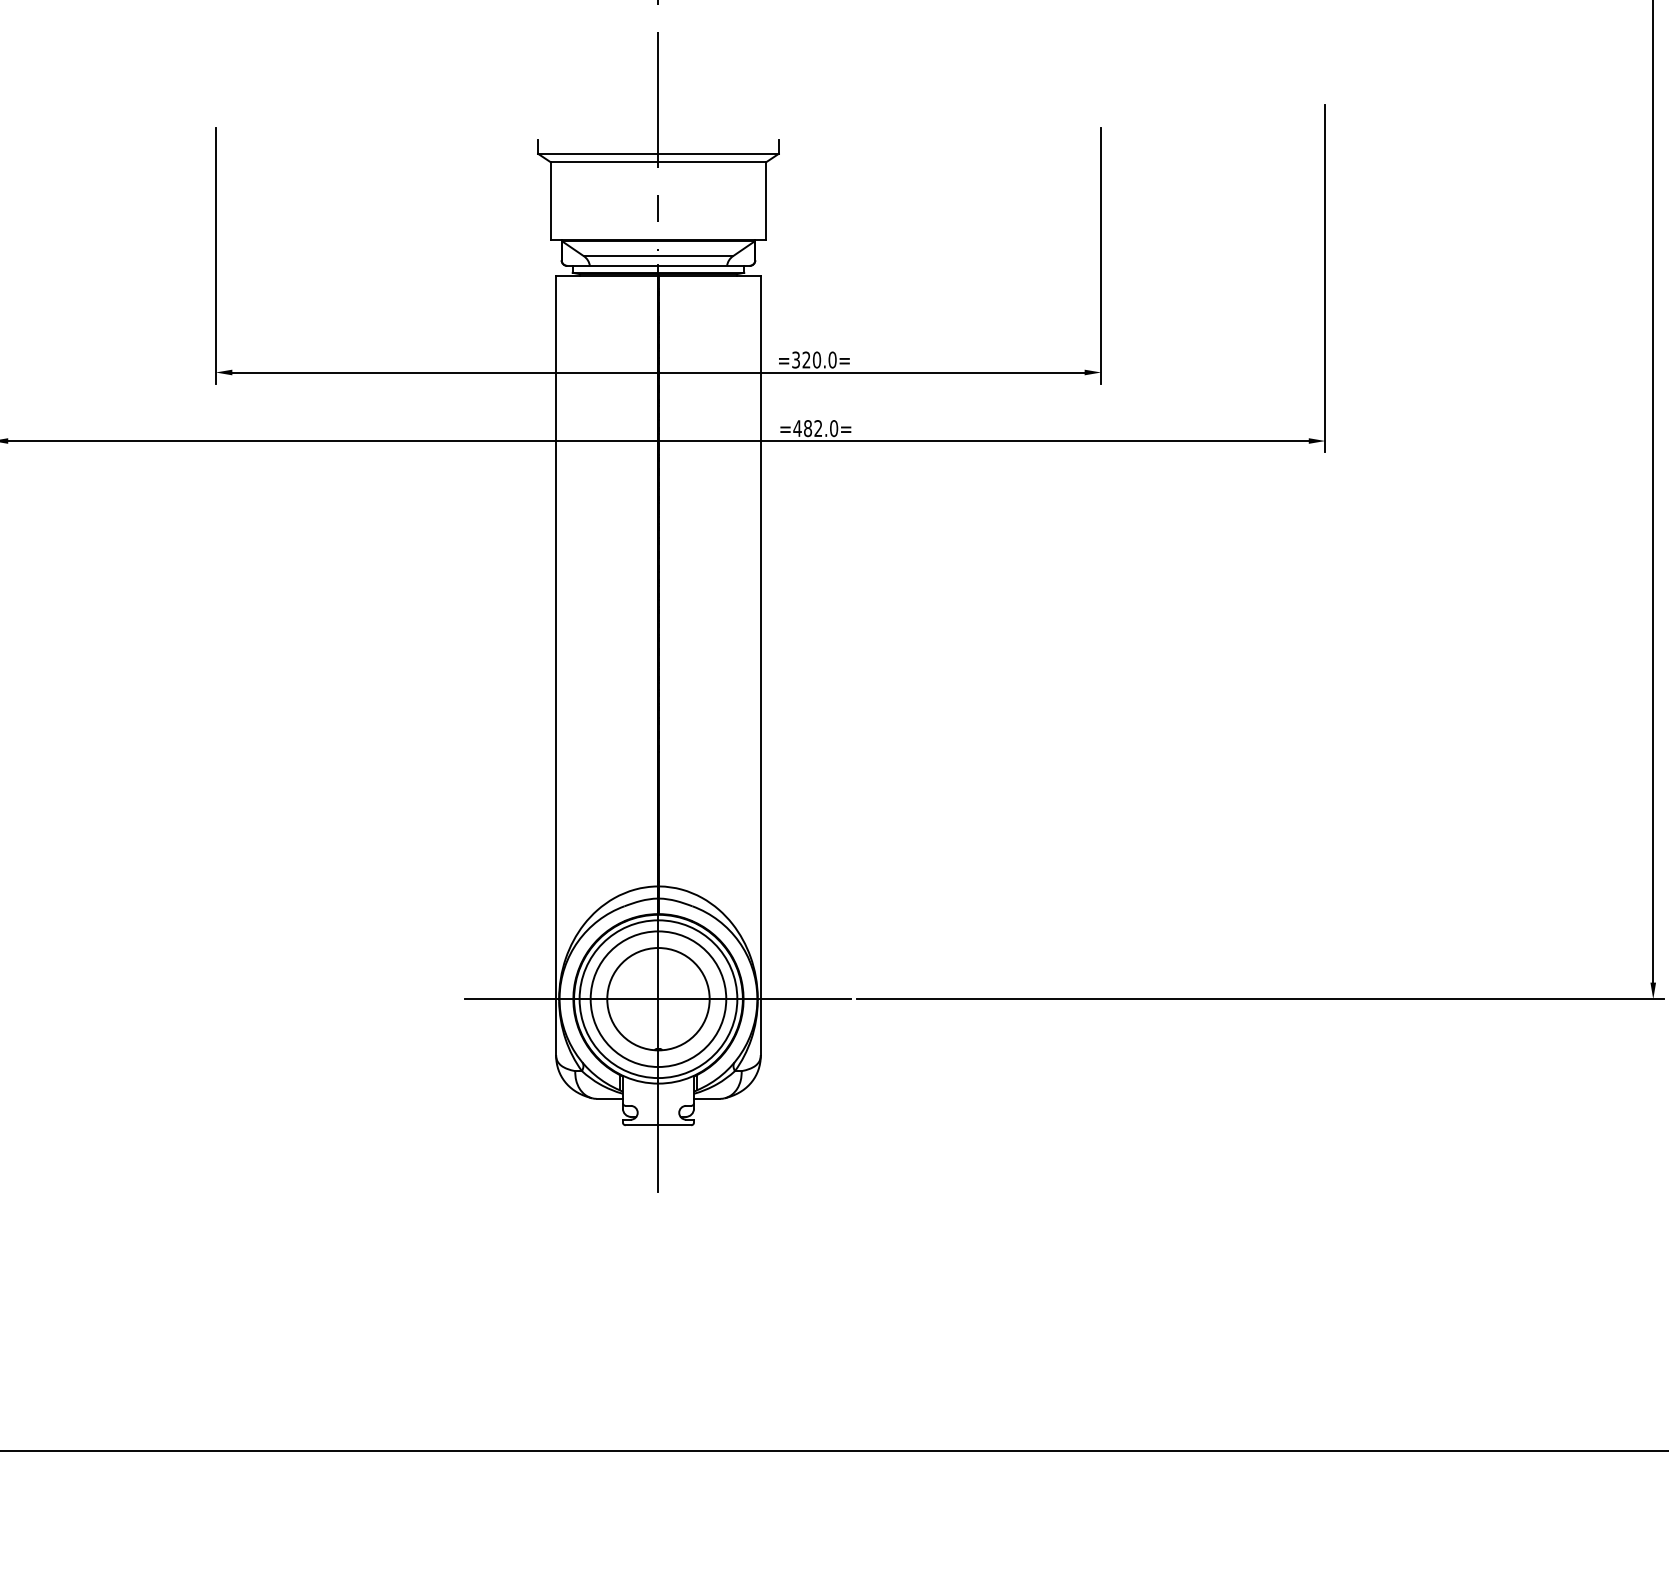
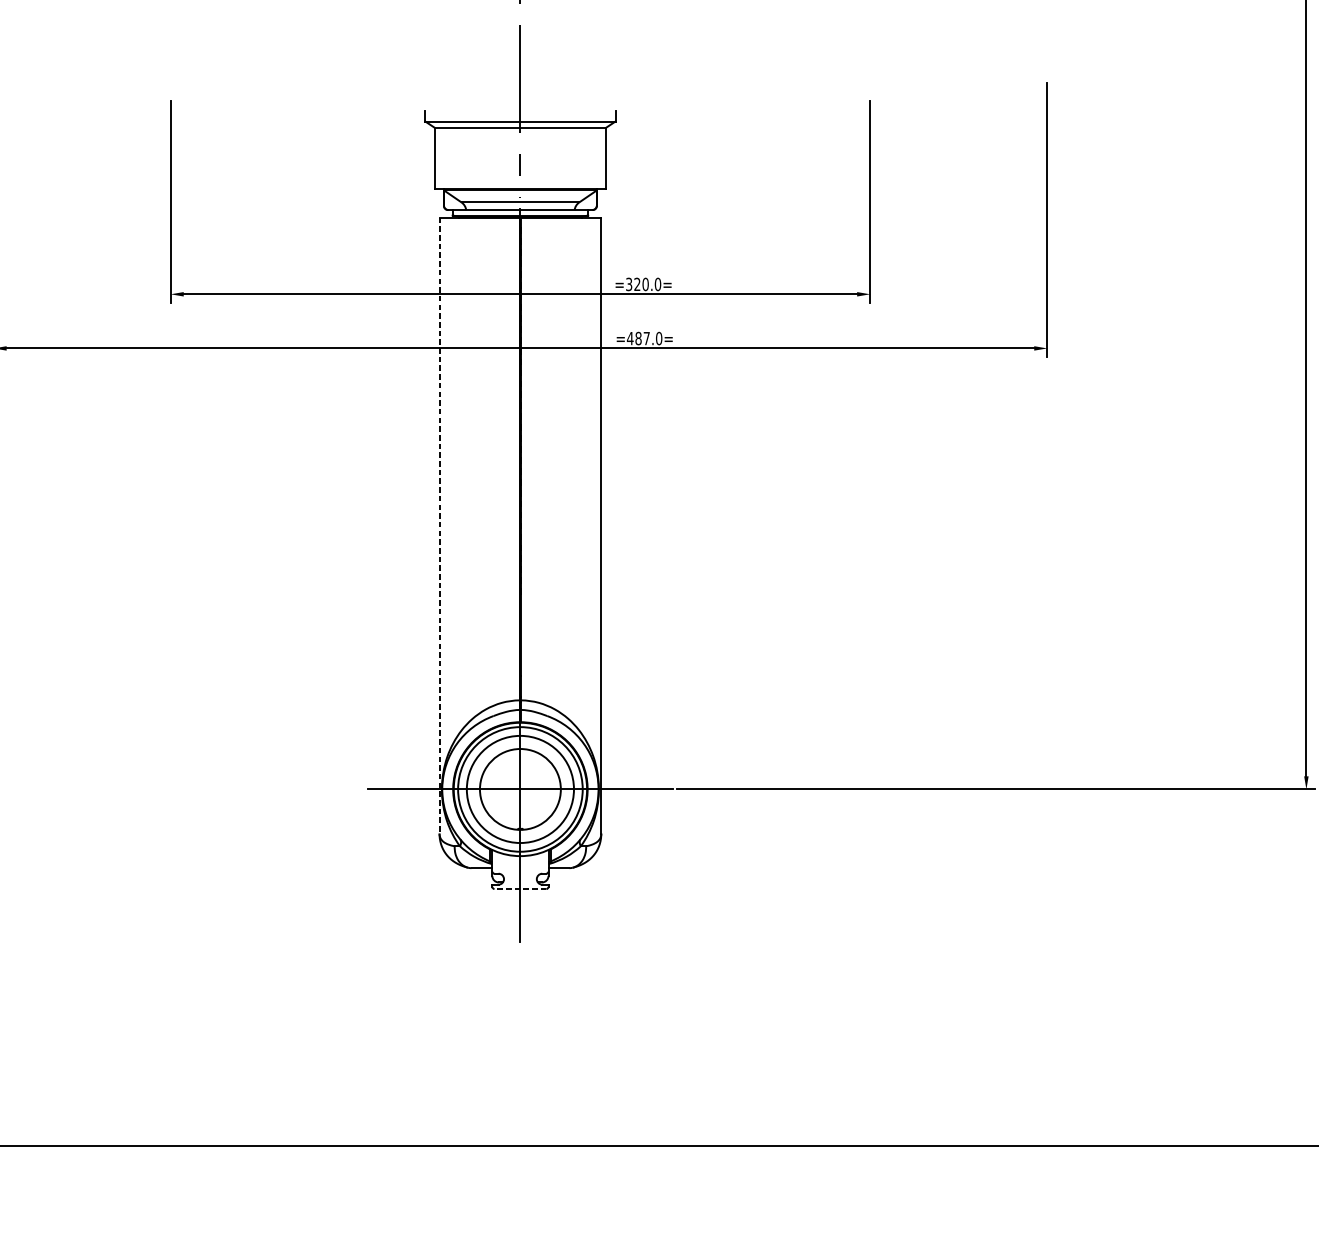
text: (818, 428) -> (646, 338), =482.0= -> =487.0=
line: (556, 665) -> (439, 525), solid -> dashed
line: (658, 1125) -> (520, 889), solid -> dashed

